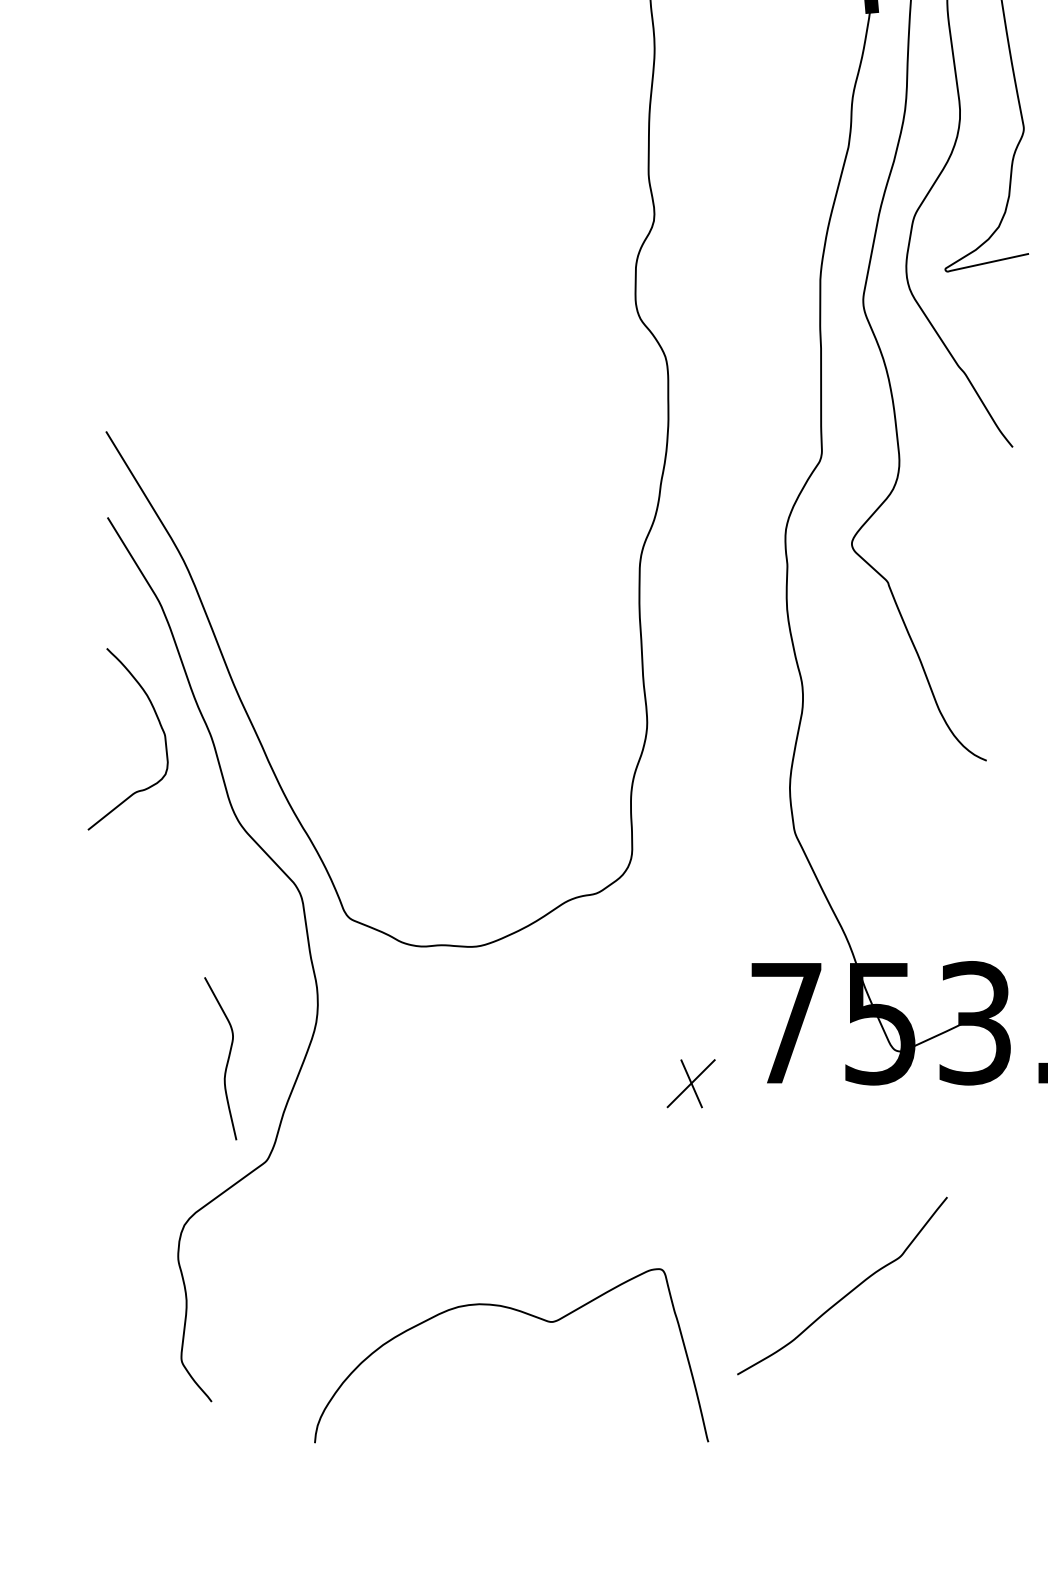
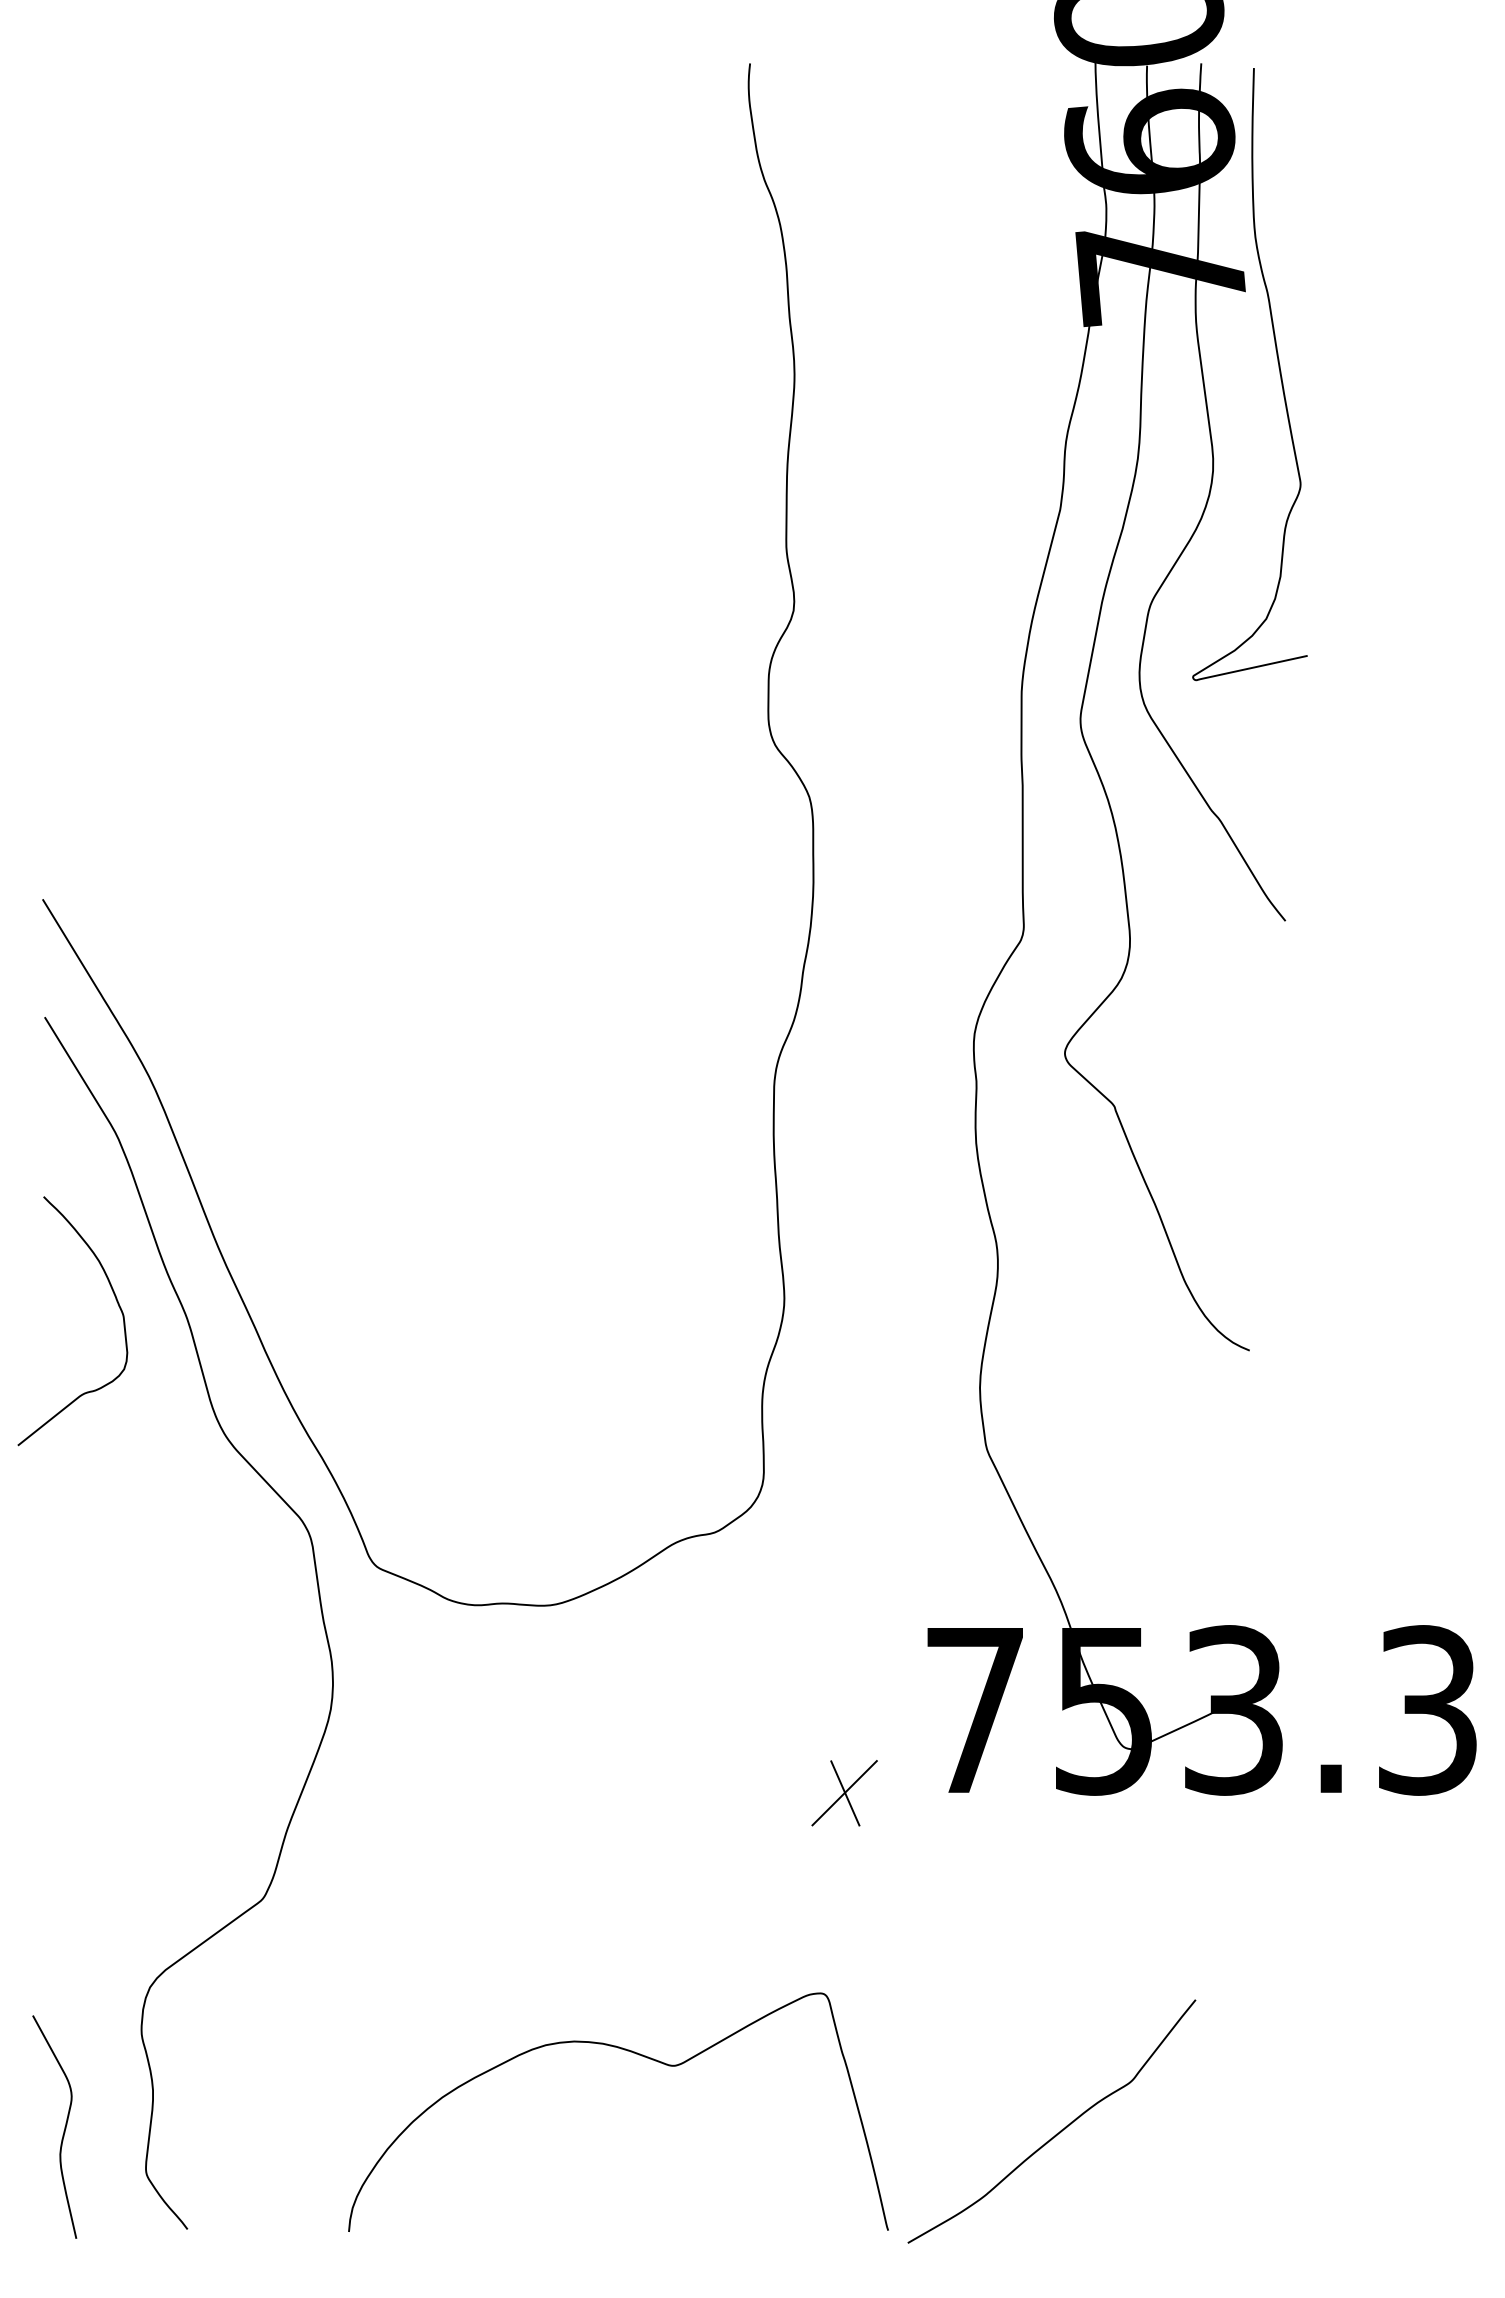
curve: (227, 1058) -> (64, 2126), moved
curve: (848, 1292) -> (1060, 2130), moved
curve: (528, 1315) -> (641, 2056), moved

